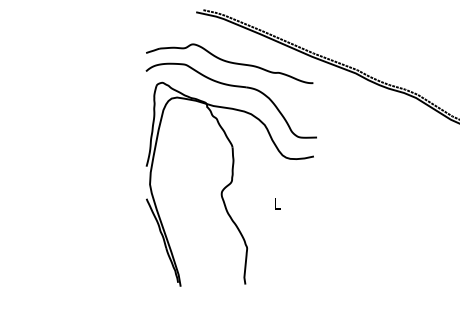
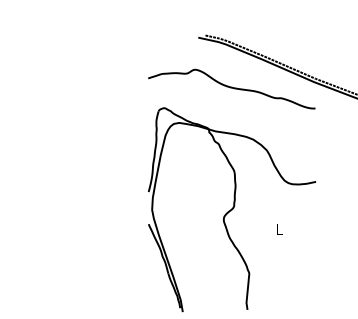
part: (230, 86) -> (232, 111), removed

